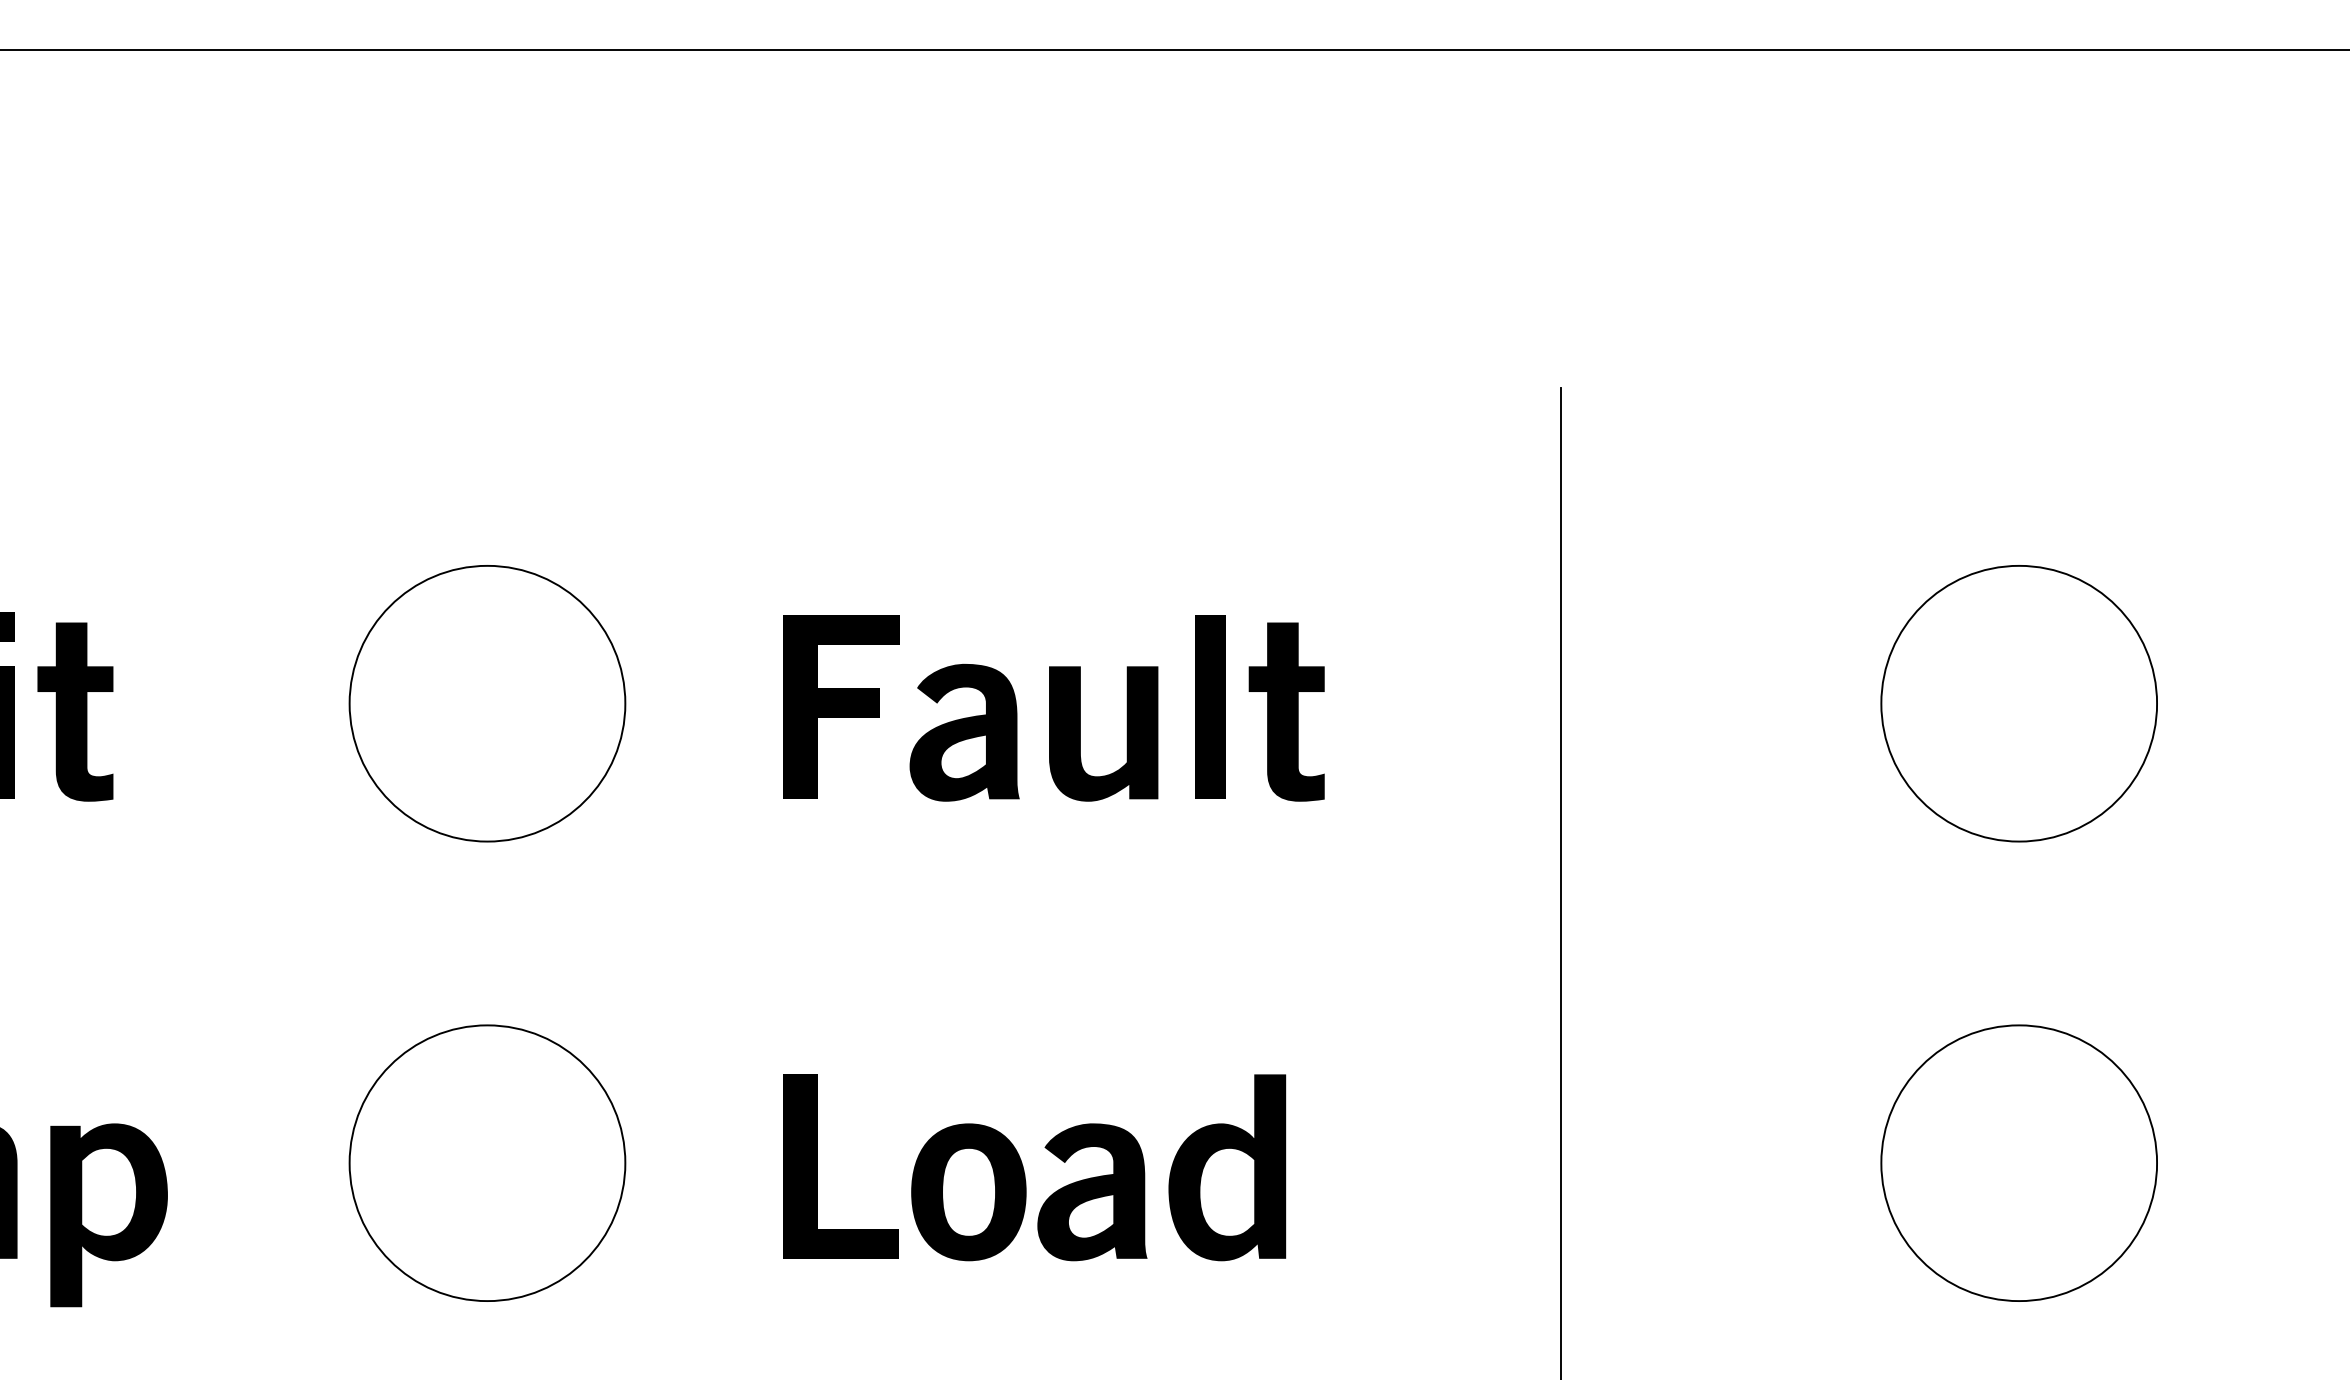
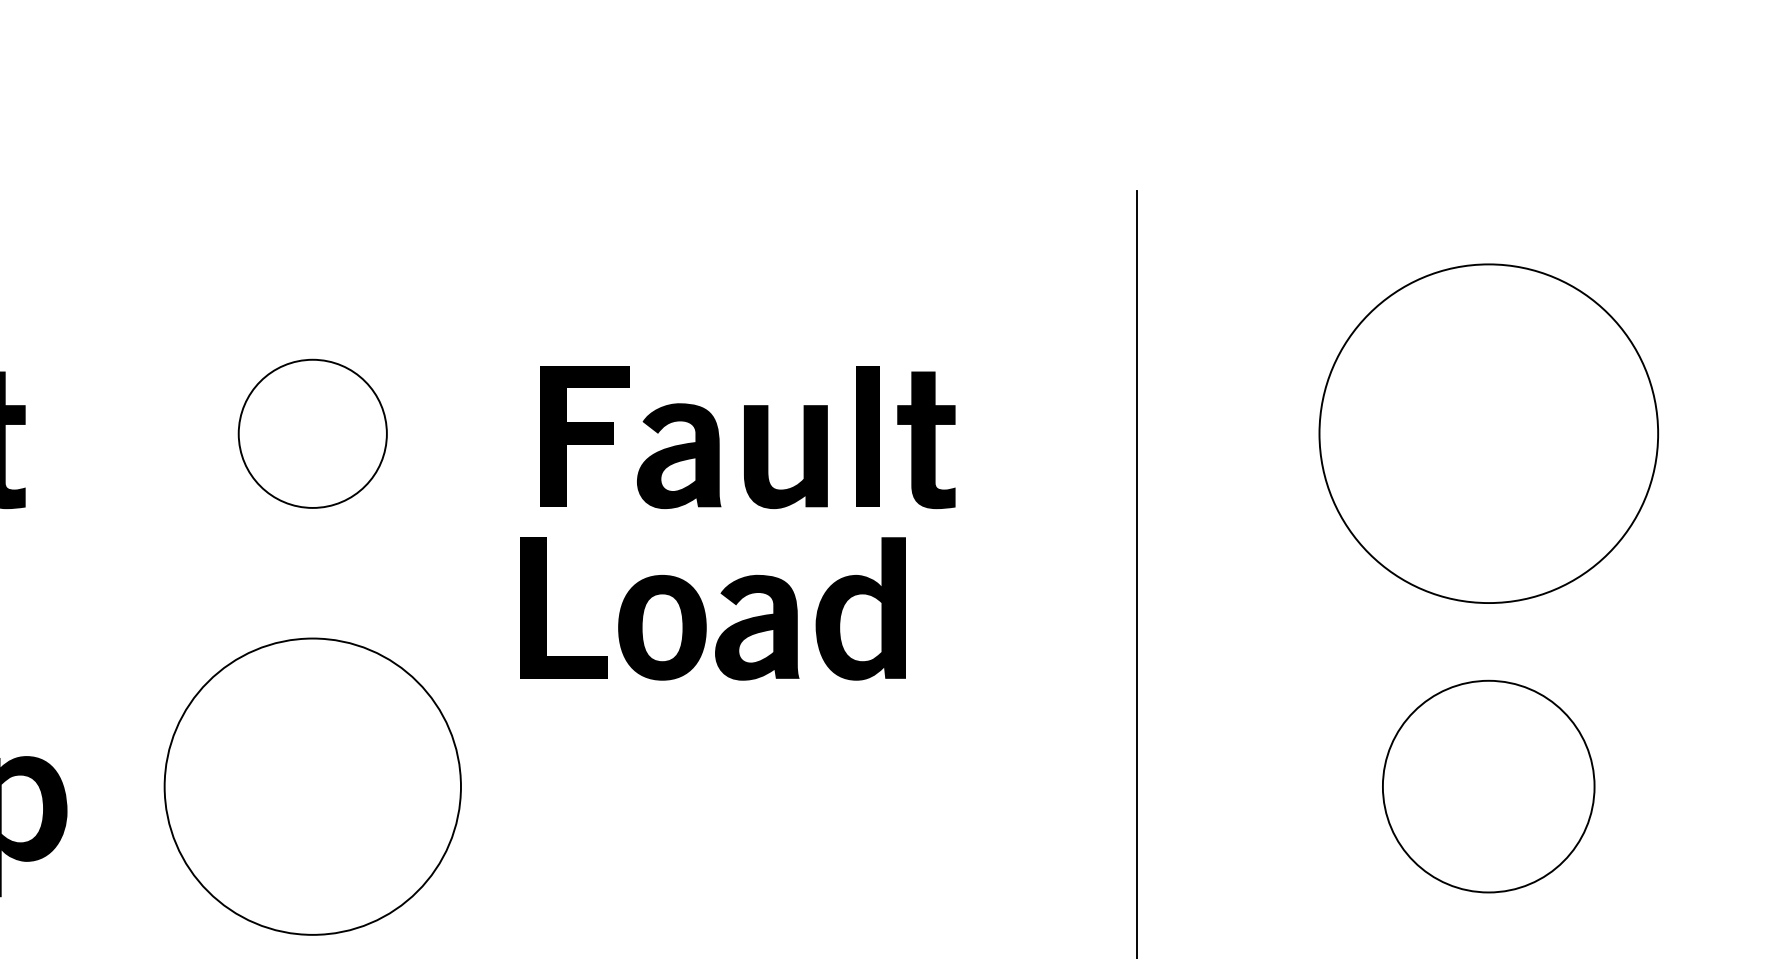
circle: (487, 703) -> (312, 433), size x0.7
circle: (2018, 703) -> (1488, 433), size x1.6
circle: (487, 1162) -> (312, 786), size x1.4
part: (1024, 1169) -> (705, 610), moved

